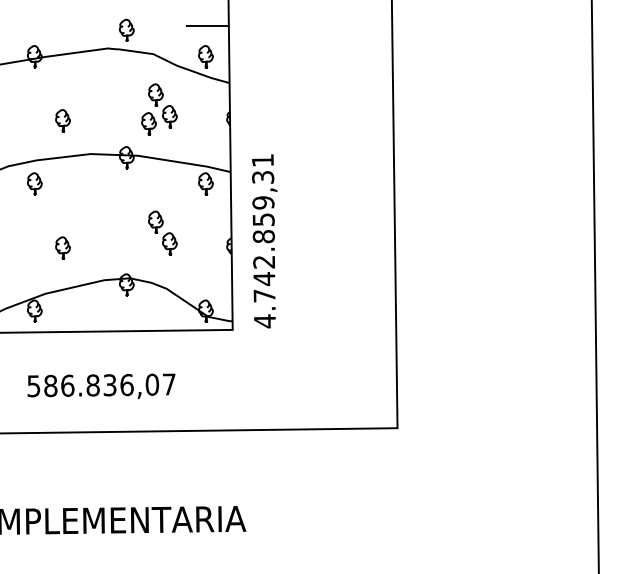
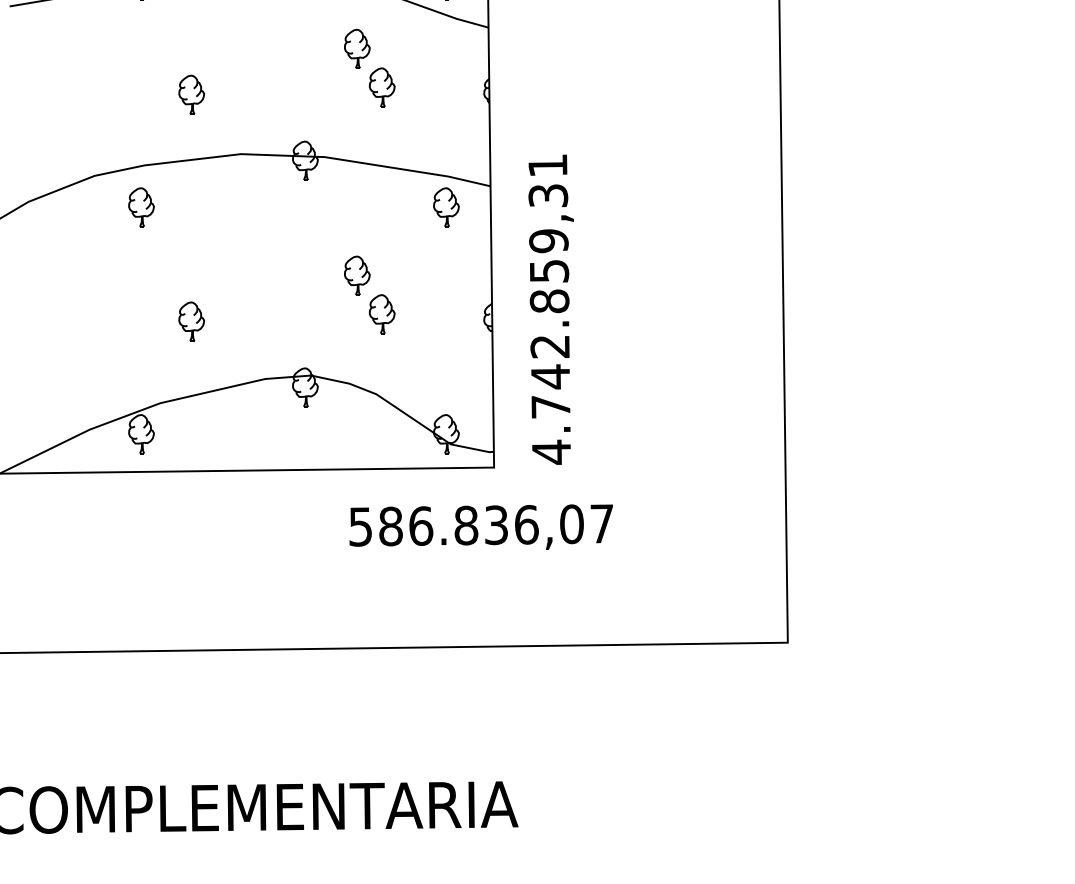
part: (148, 123) -> (344, 99), removed
text: (101, 386) -> (481, 527), moved

